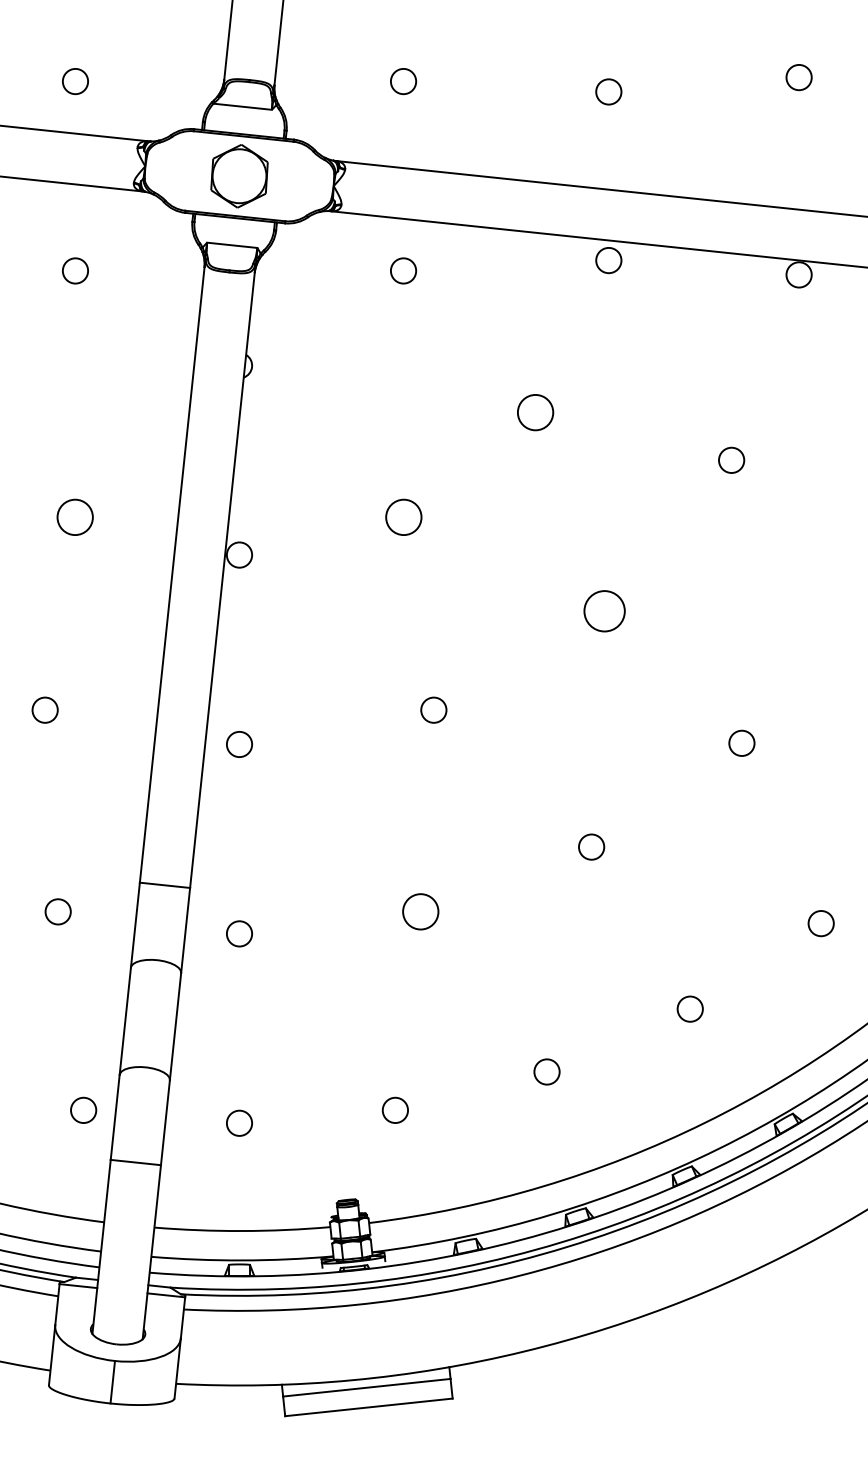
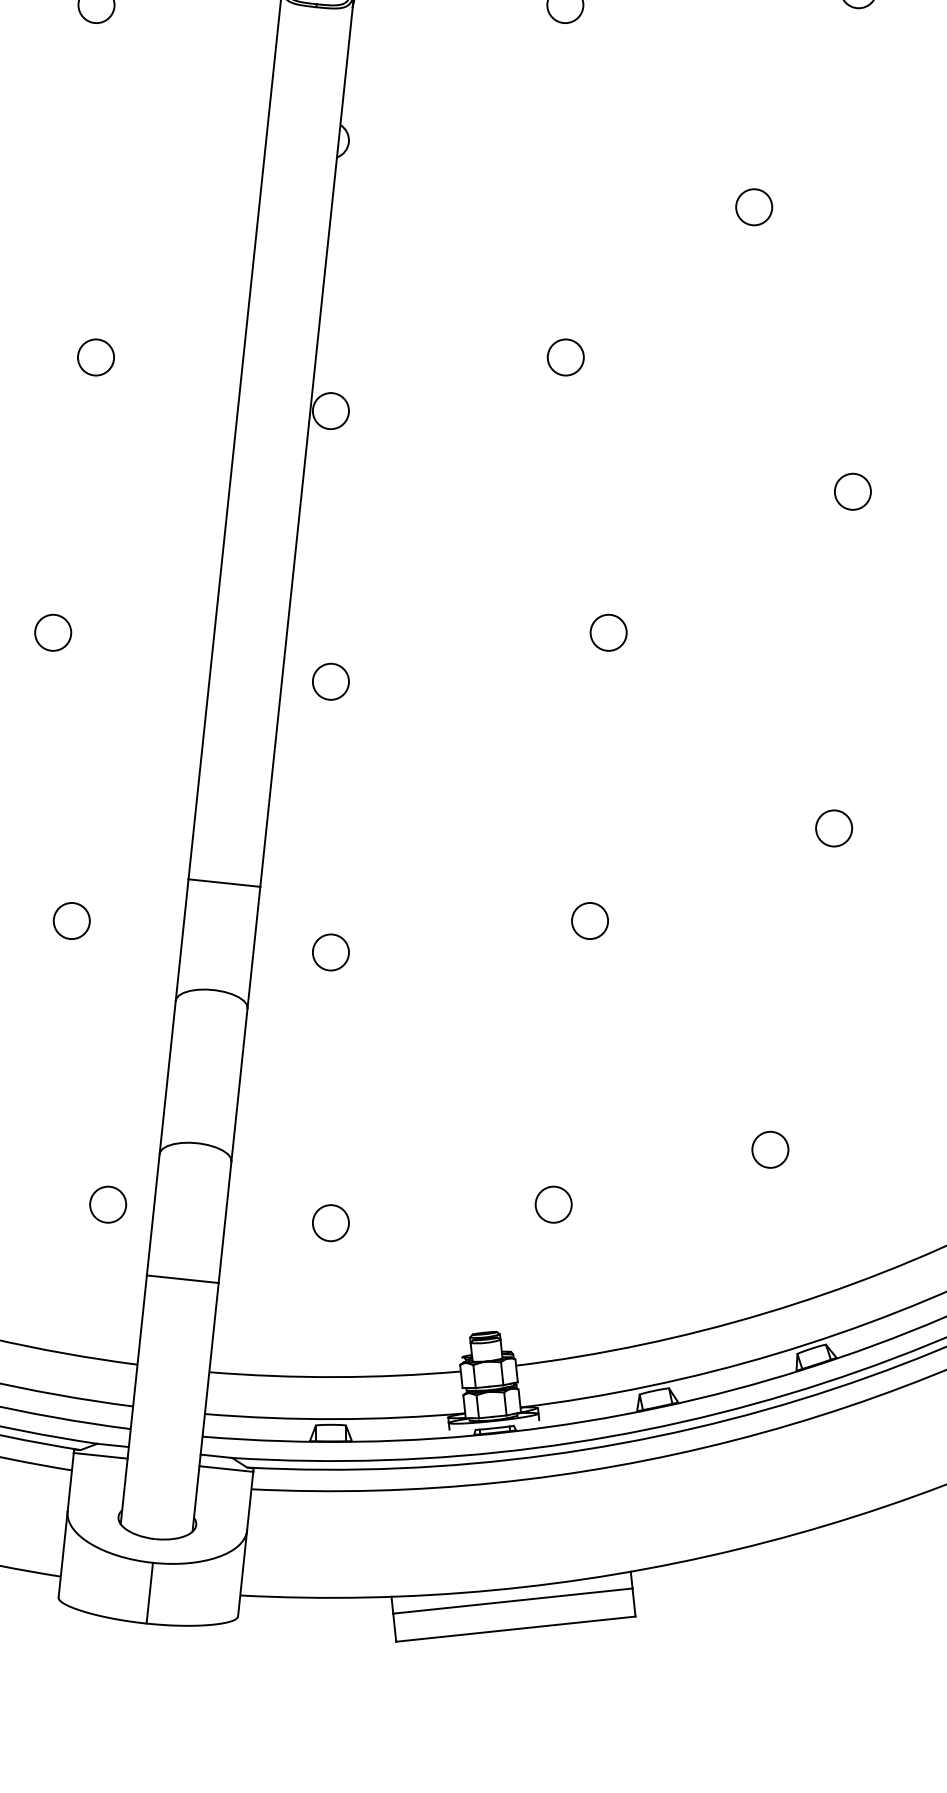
circle: (535, 411) -> (753, 205), size x0.71
circle: (74, 517) -> (95, 357), size x0.71
circle: (403, 517) -> (565, 357), size x0.71
circle: (604, 611) -> (852, 491), size x0.62
circle: (420, 911) -> (589, 920), size x0.71

